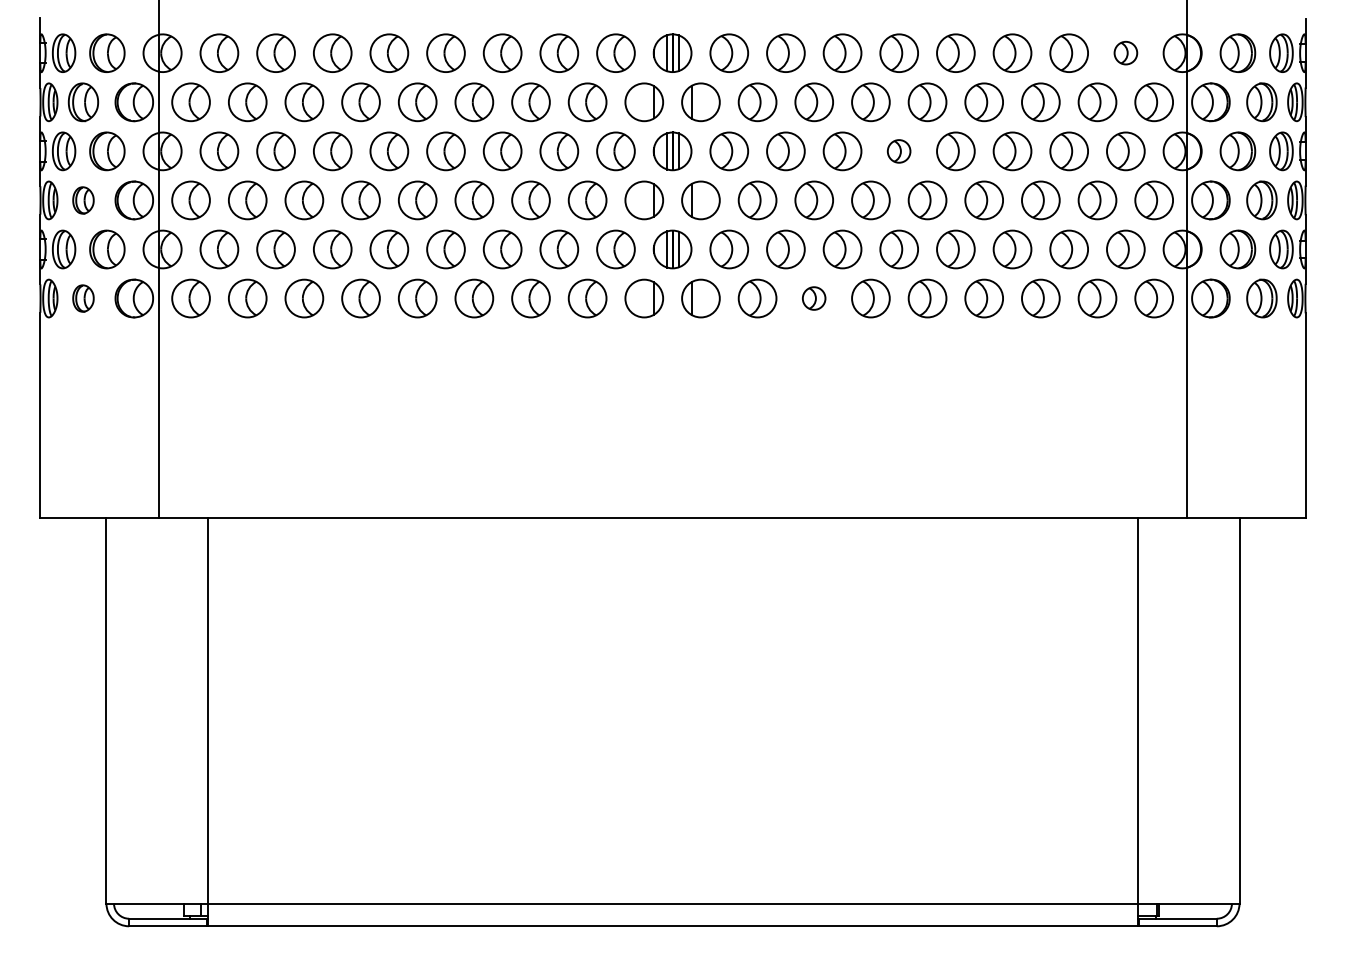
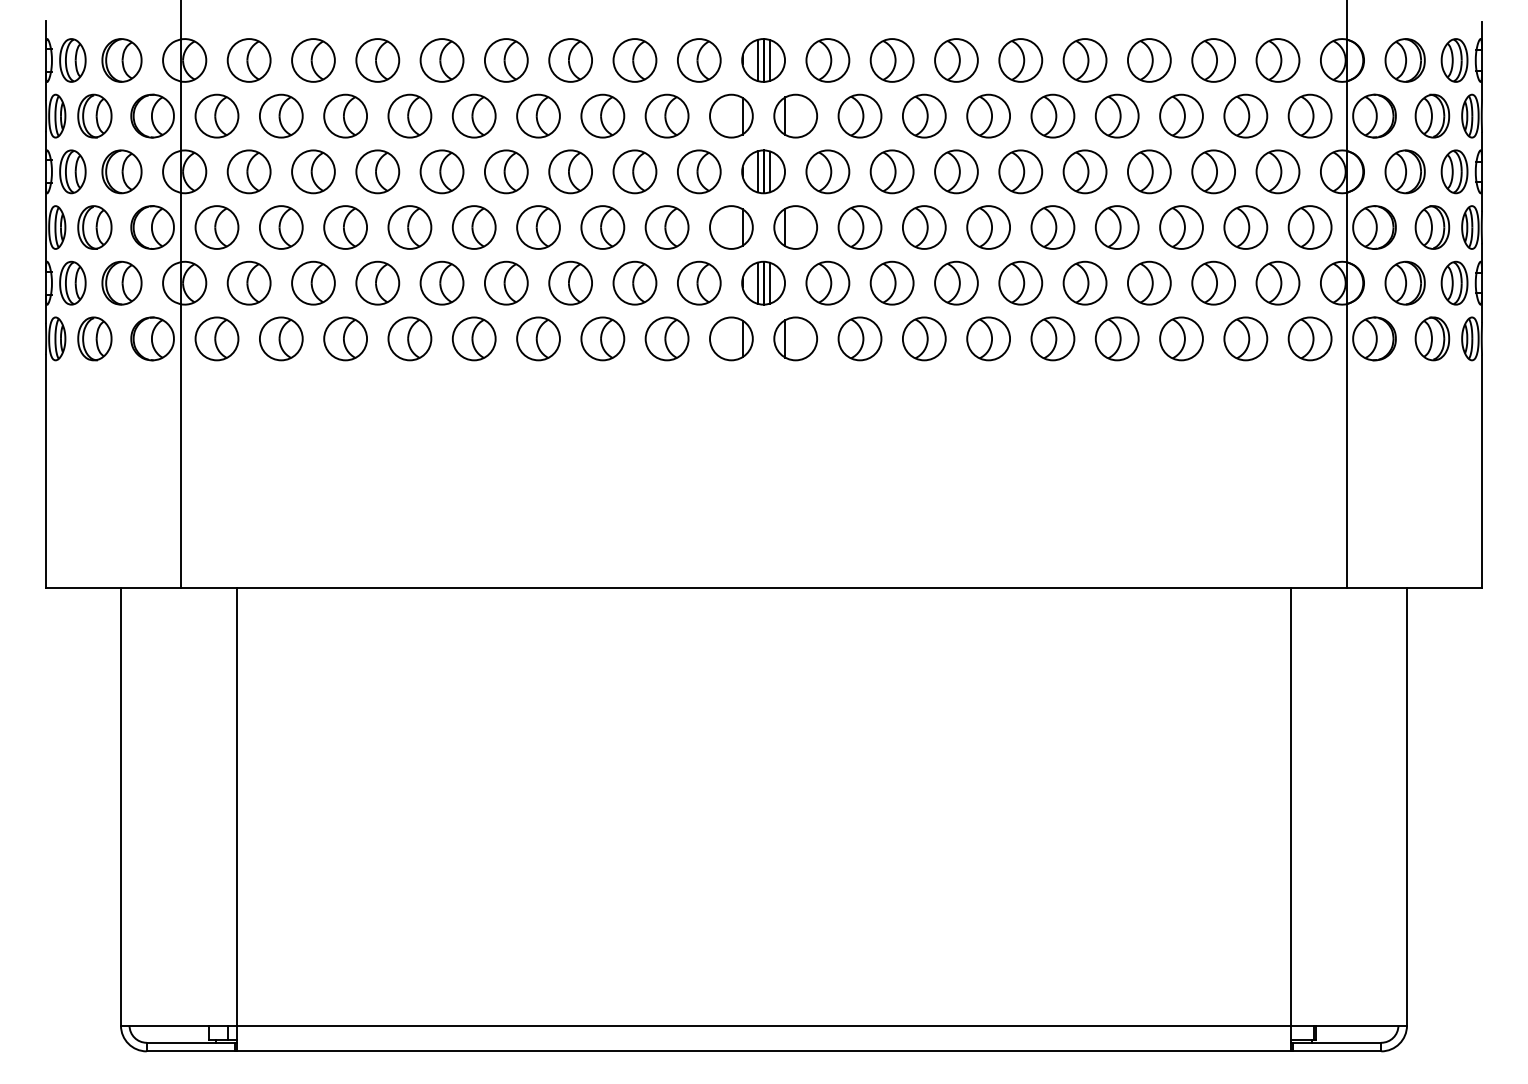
part: (1125, 52) -> (1277, 59), size x1.67
part: (898, 151) -> (1019, 171), size x1.67
part: (83, 200) -> (94, 227), size x1.43
part: (83, 298) -> (94, 338), size x1.43
part: (813, 298) -> (923, 338), size x1.67

